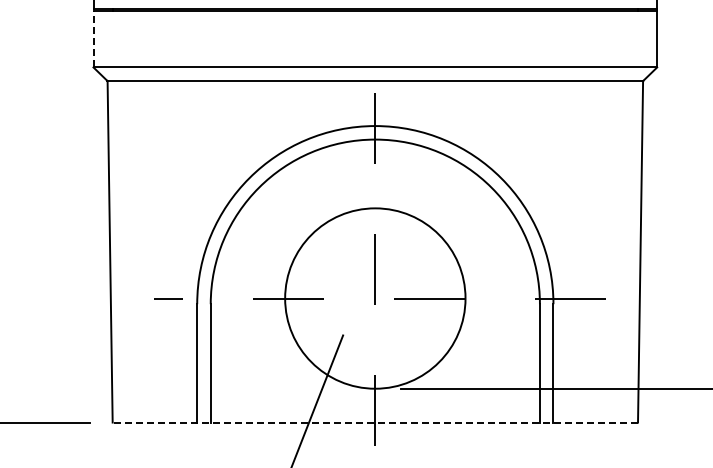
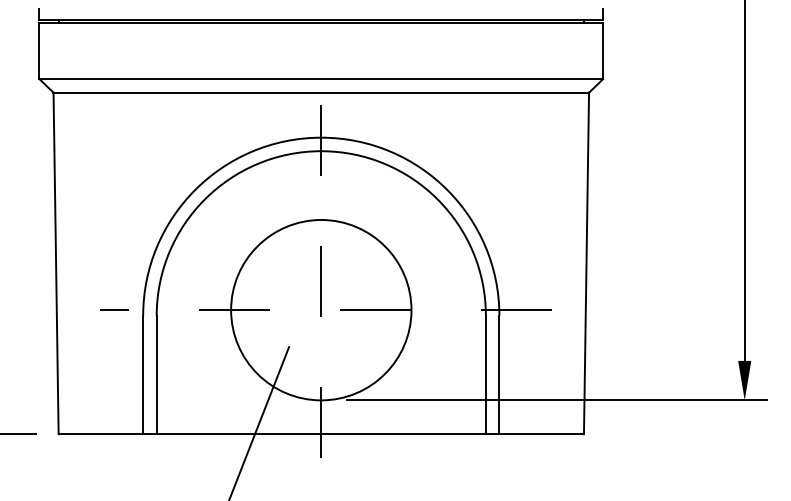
line: (93, 38) -> (39, 50), dashed -> solid
line: (375, 422) -> (321, 434), dashed -> solid

